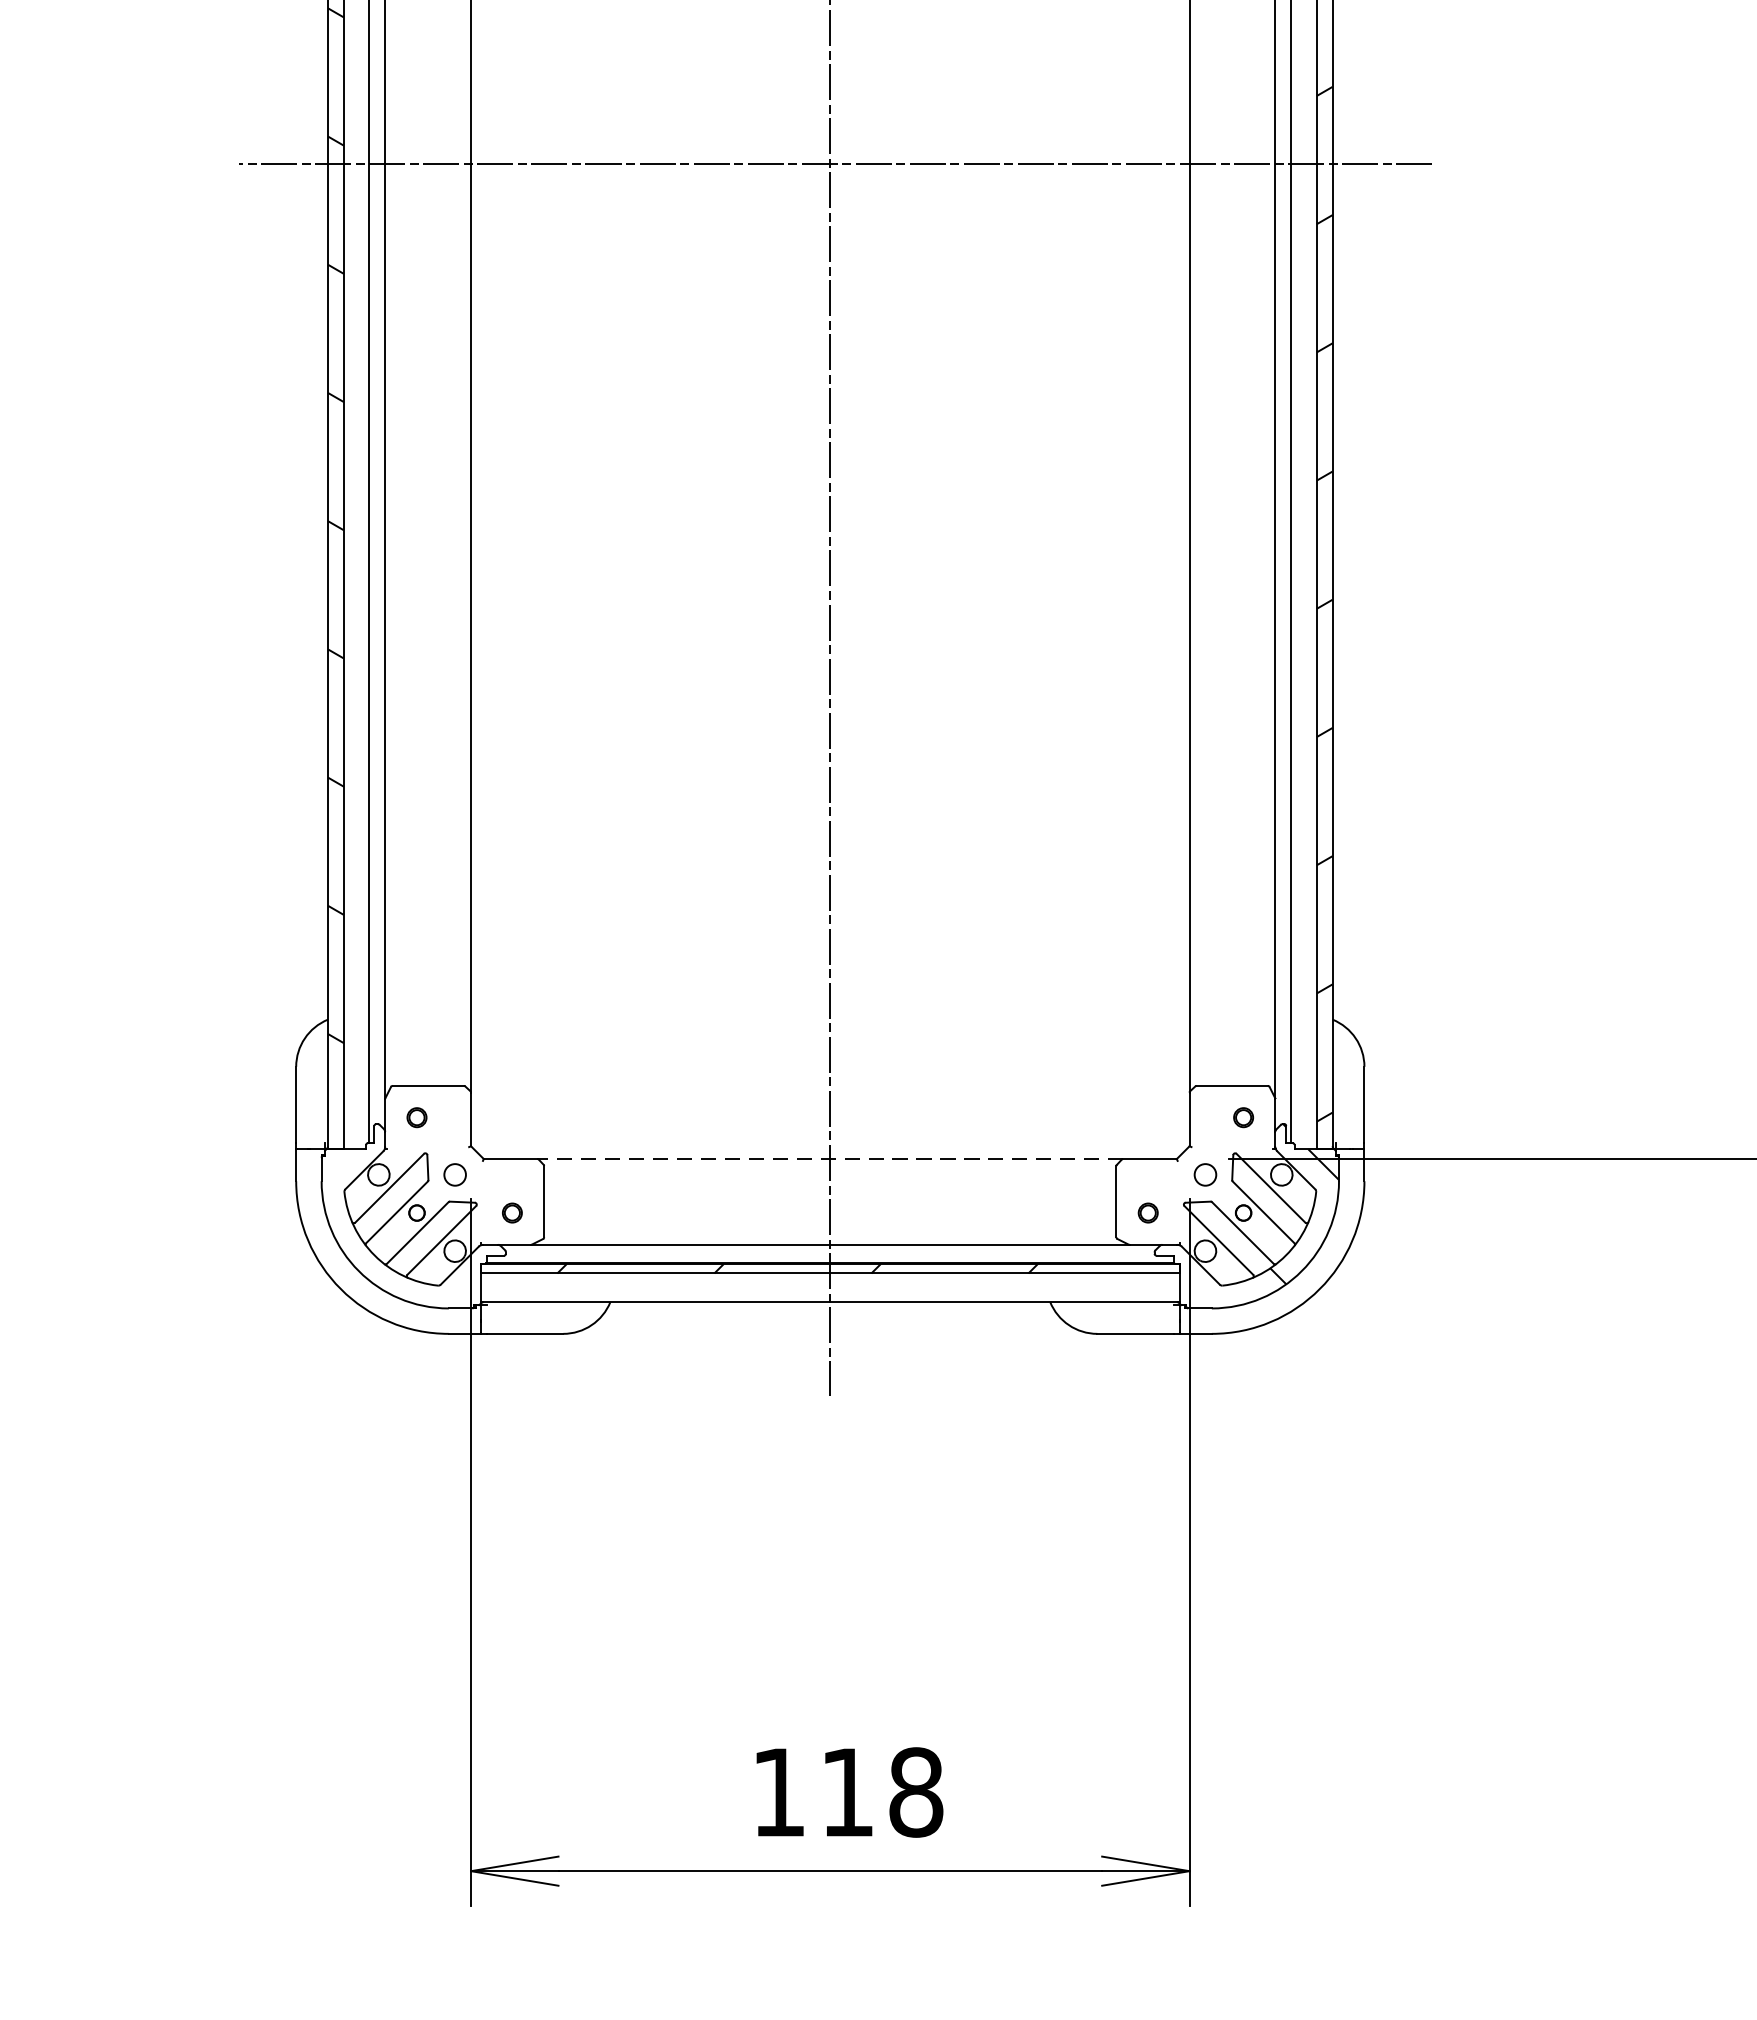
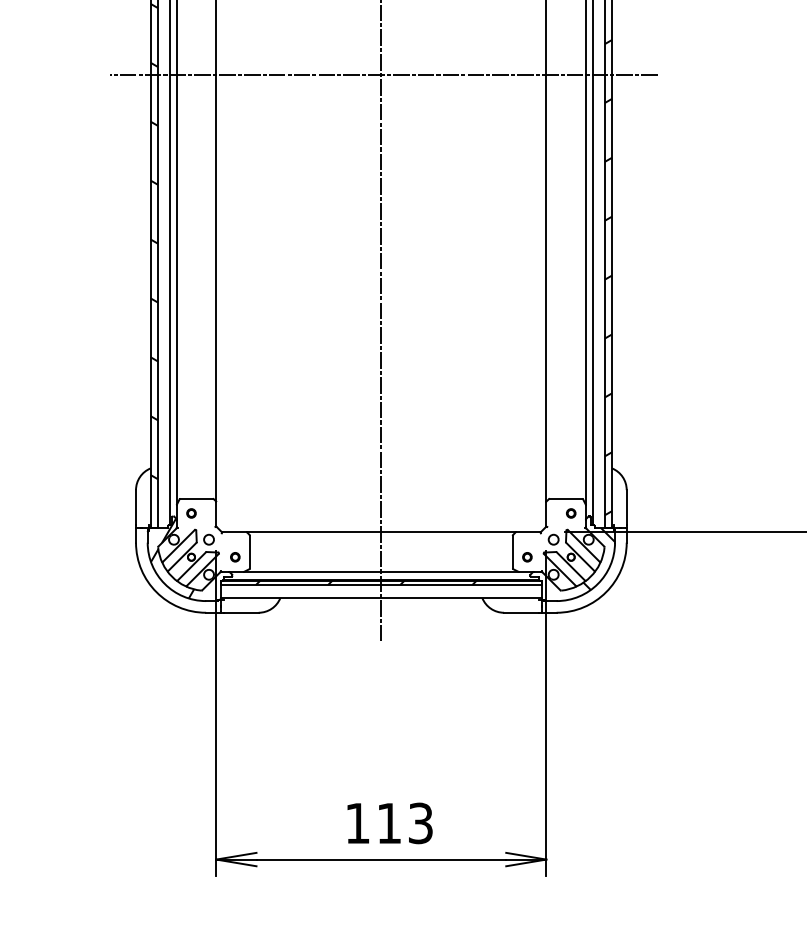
line: (830, 1159) -> (381, 532), dashed -> solid
hatch: (375, 1215) -> (172, 558), added
text: (915, 1792) -> (420, 823), 118 -> 113

